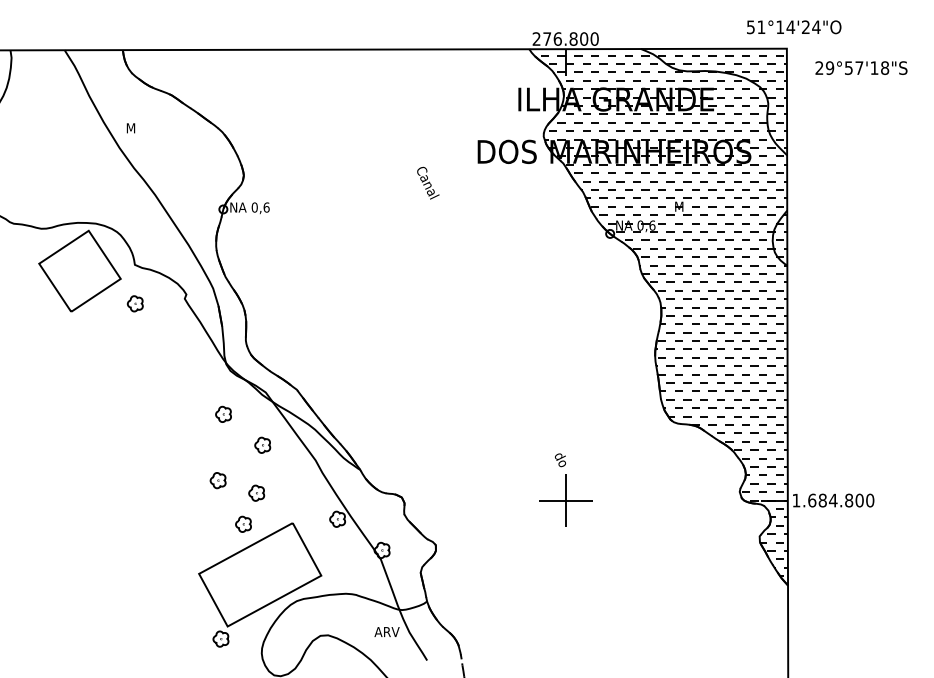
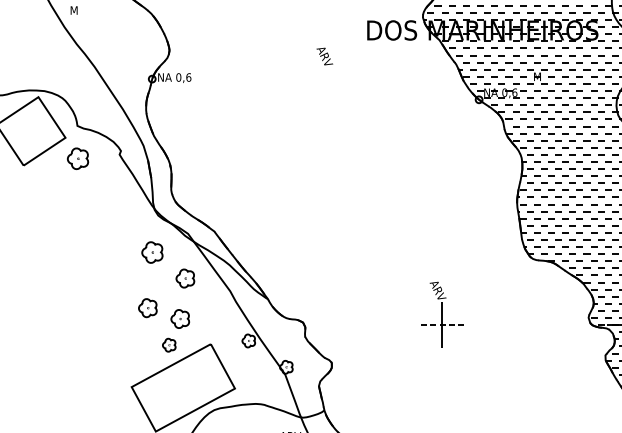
text: (428, 182) -> (325, 56), Canal -> ARV
part: (134, 303) -> (77, 158), size x1.6
part: (223, 413) -> (152, 251), size x1.6
part: (262, 444) -> (185, 277), size x1.4
text: (561, 459) -> (437, 290), do -> ARV
part: (217, 480) -> (147, 308), size x1.4
part: (256, 492) -> (180, 318), size x1.4
line: (565, 500) -> (441, 325), solid -> dashed

